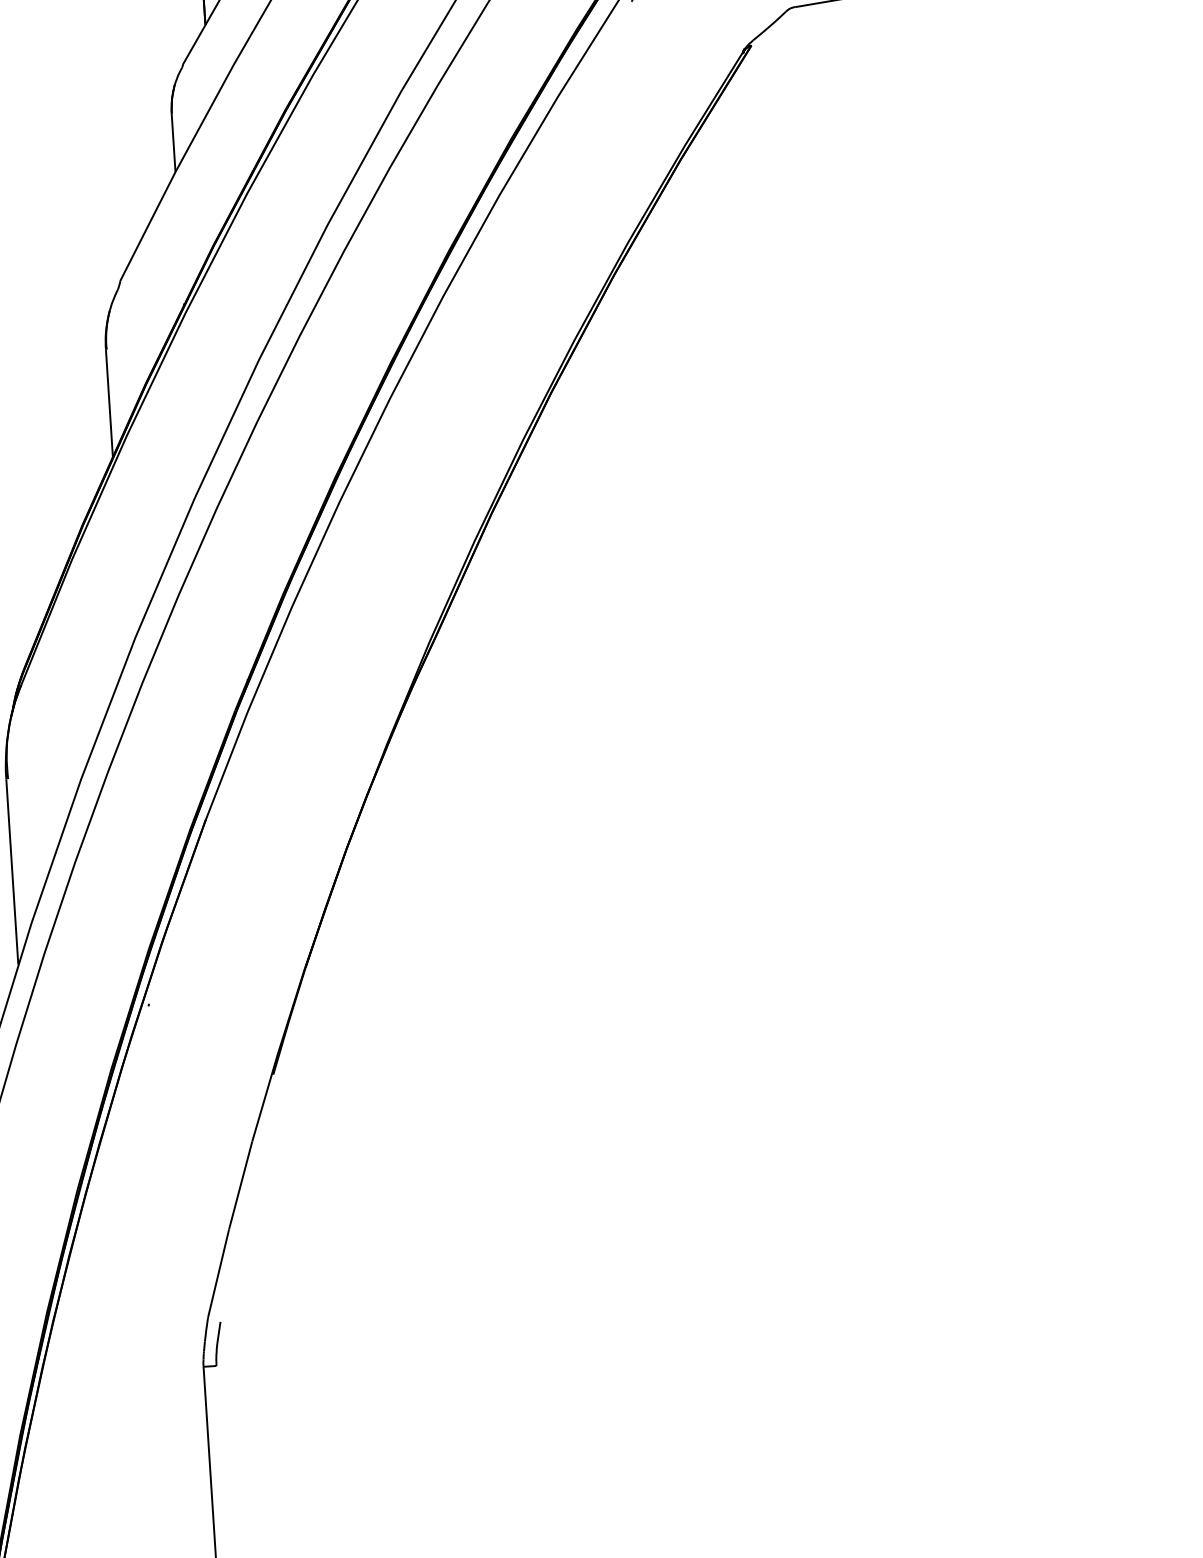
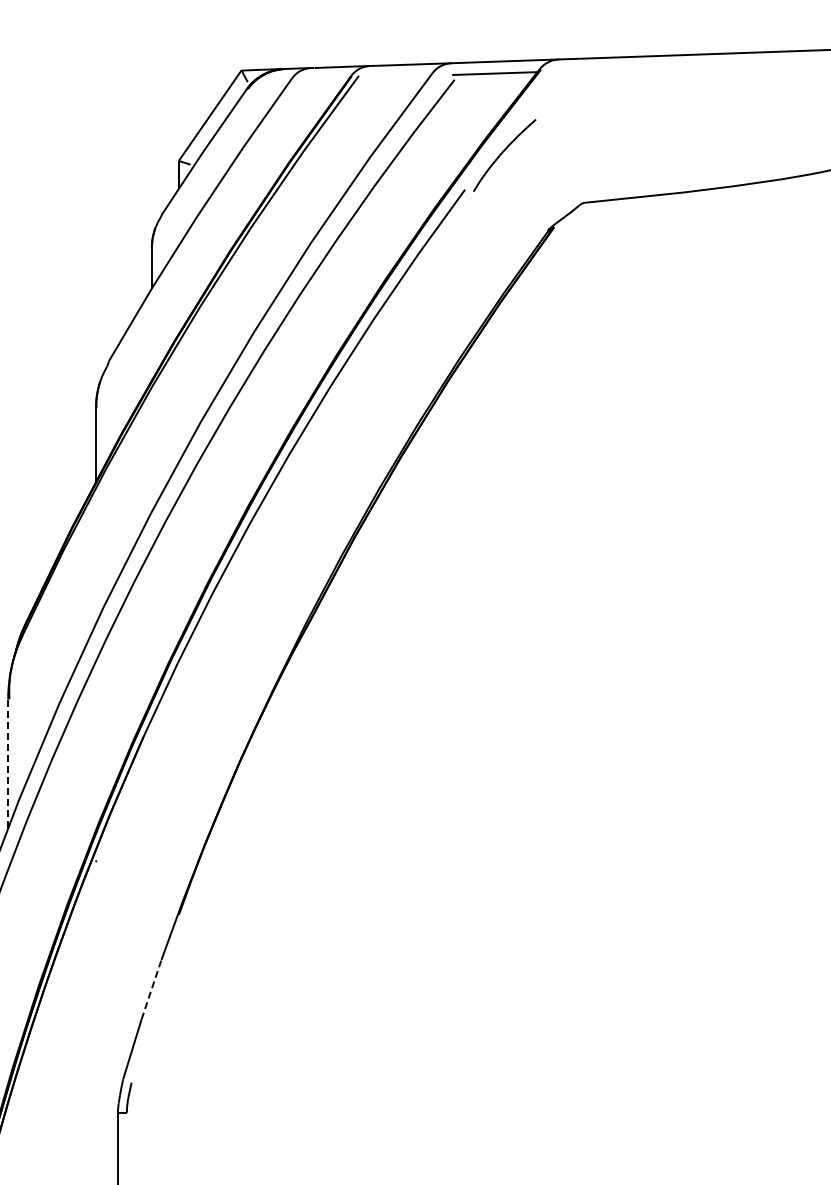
line: (12, 870) -> (8, 762), solid -> dashed
line: (240, 1185) -> (151, 989), solid -> dashed

